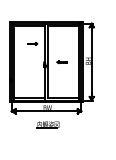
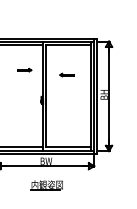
part: (61, 62) -> (66, 75), moved

